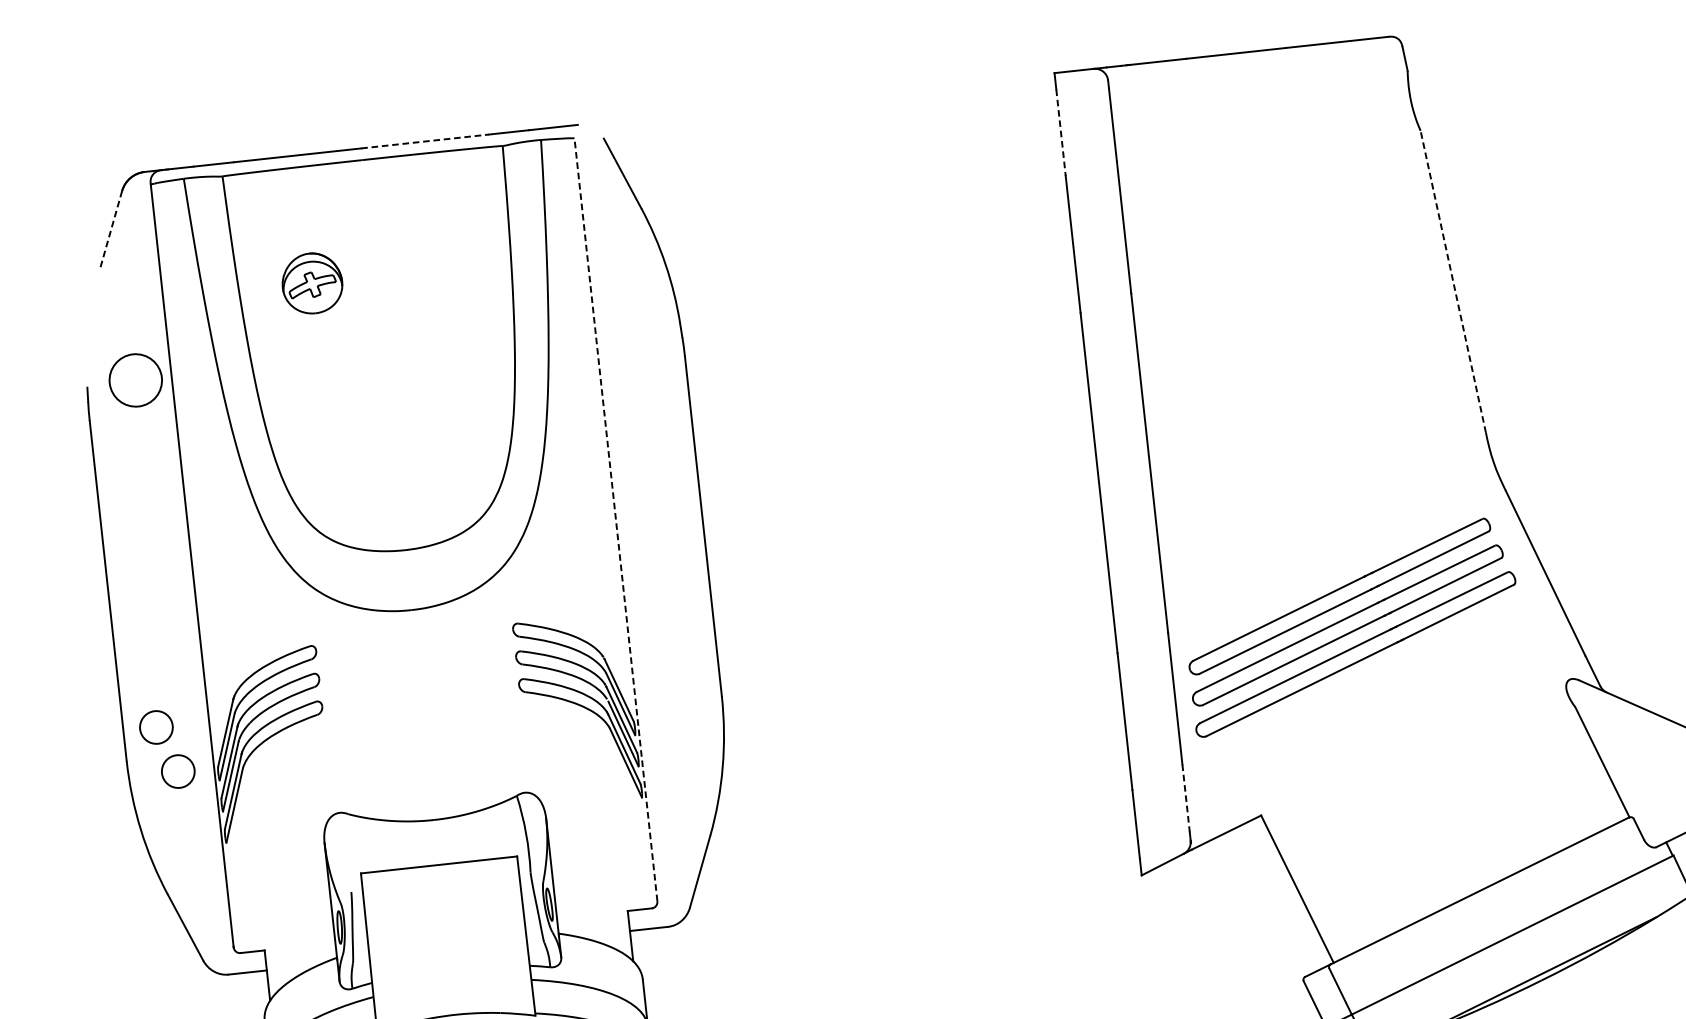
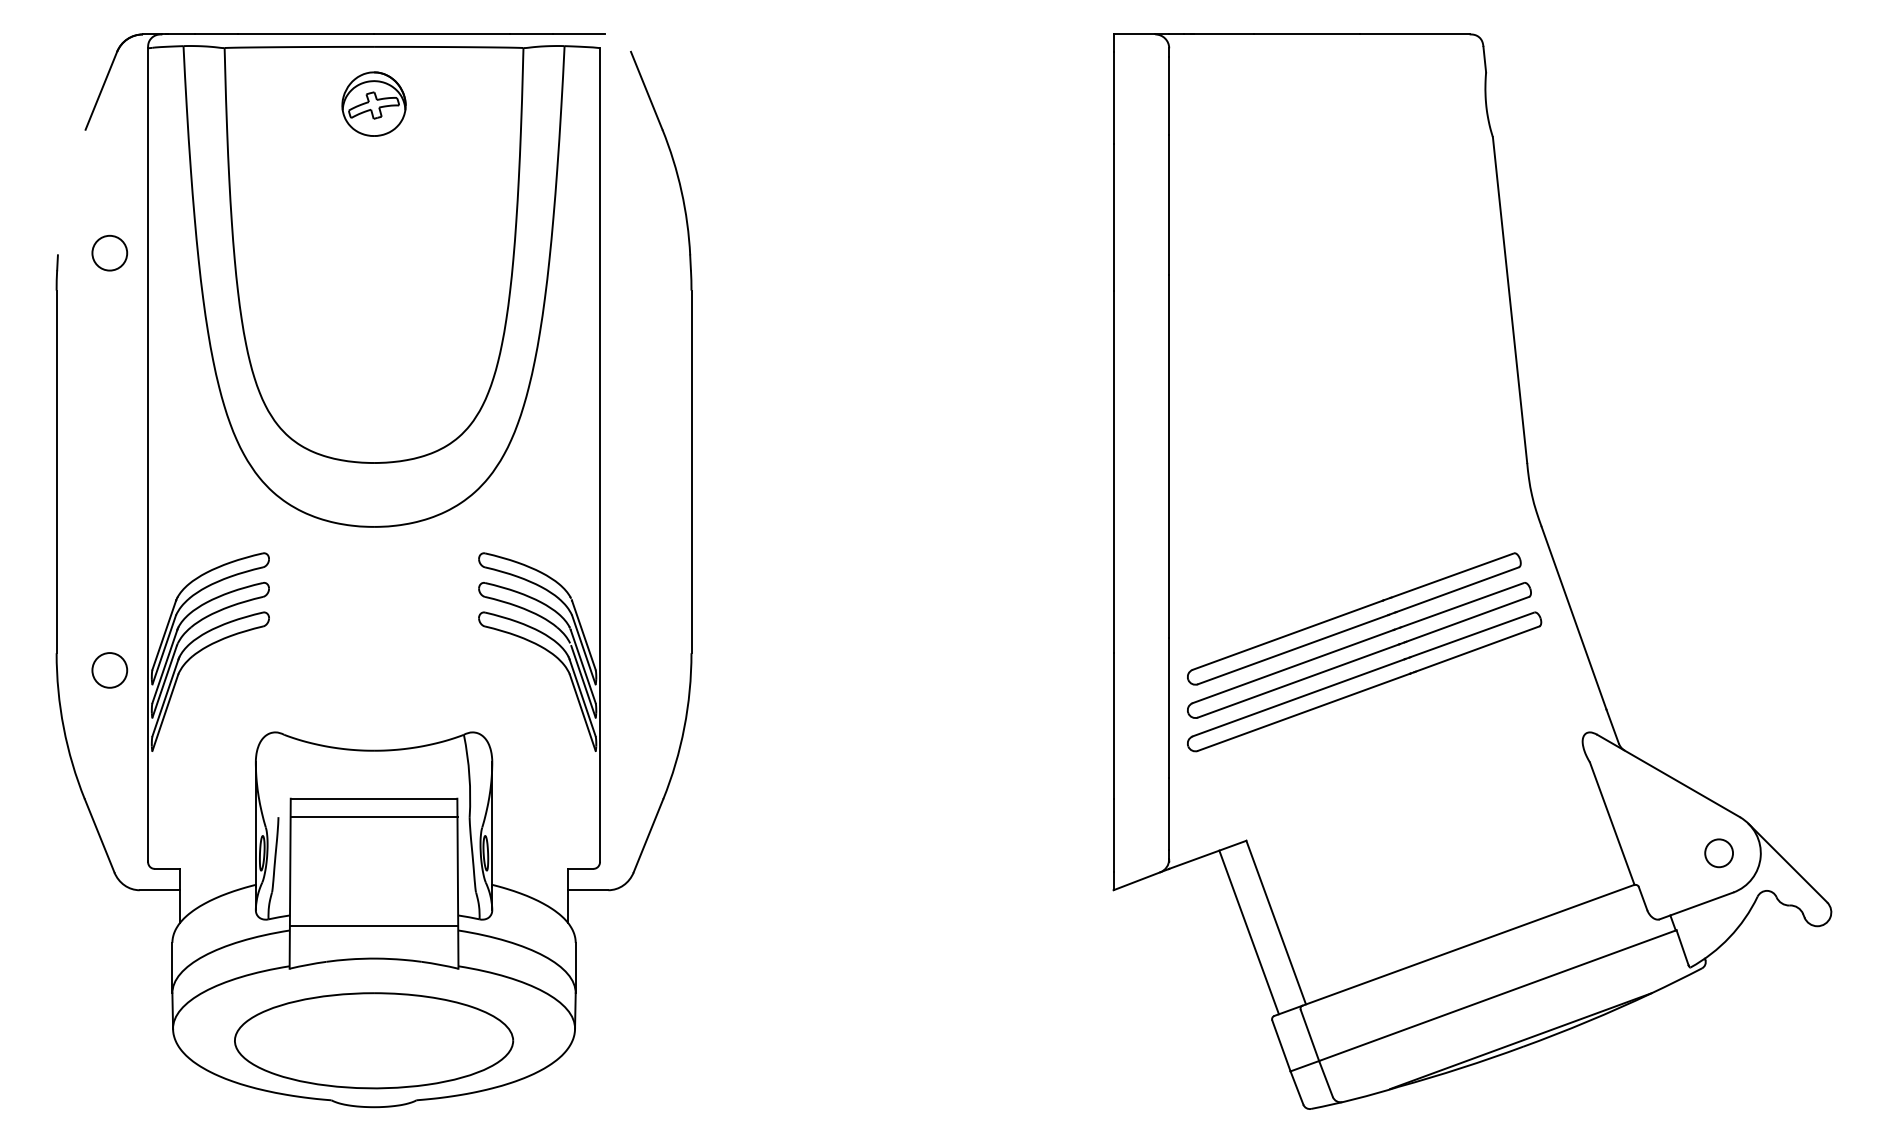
line: (1060, 133) -> (1113, 98), dashed -> solid
line: (424, 141) -> (441, 34), dashed -> solid
line: (111, 229) -> (101, 91), dashed -> solid
part: (311, 282) -> (373, 103), moved
line: (1453, 282) -> (1510, 300), dashed -> solid
circle: (135, 379) -> (109, 252), size x0.62
line: (616, 520) -> (600, 455), dashed -> solid
circle: (156, 727) -> (91, 621), removed
line: (1186, 798) -> (1169, 814), dashed -> solid
line: (440, 881) -> (373, 816), added
line: (1272, 901) -> (1248, 932), added
line: (451, 984) -> (373, 926), added

